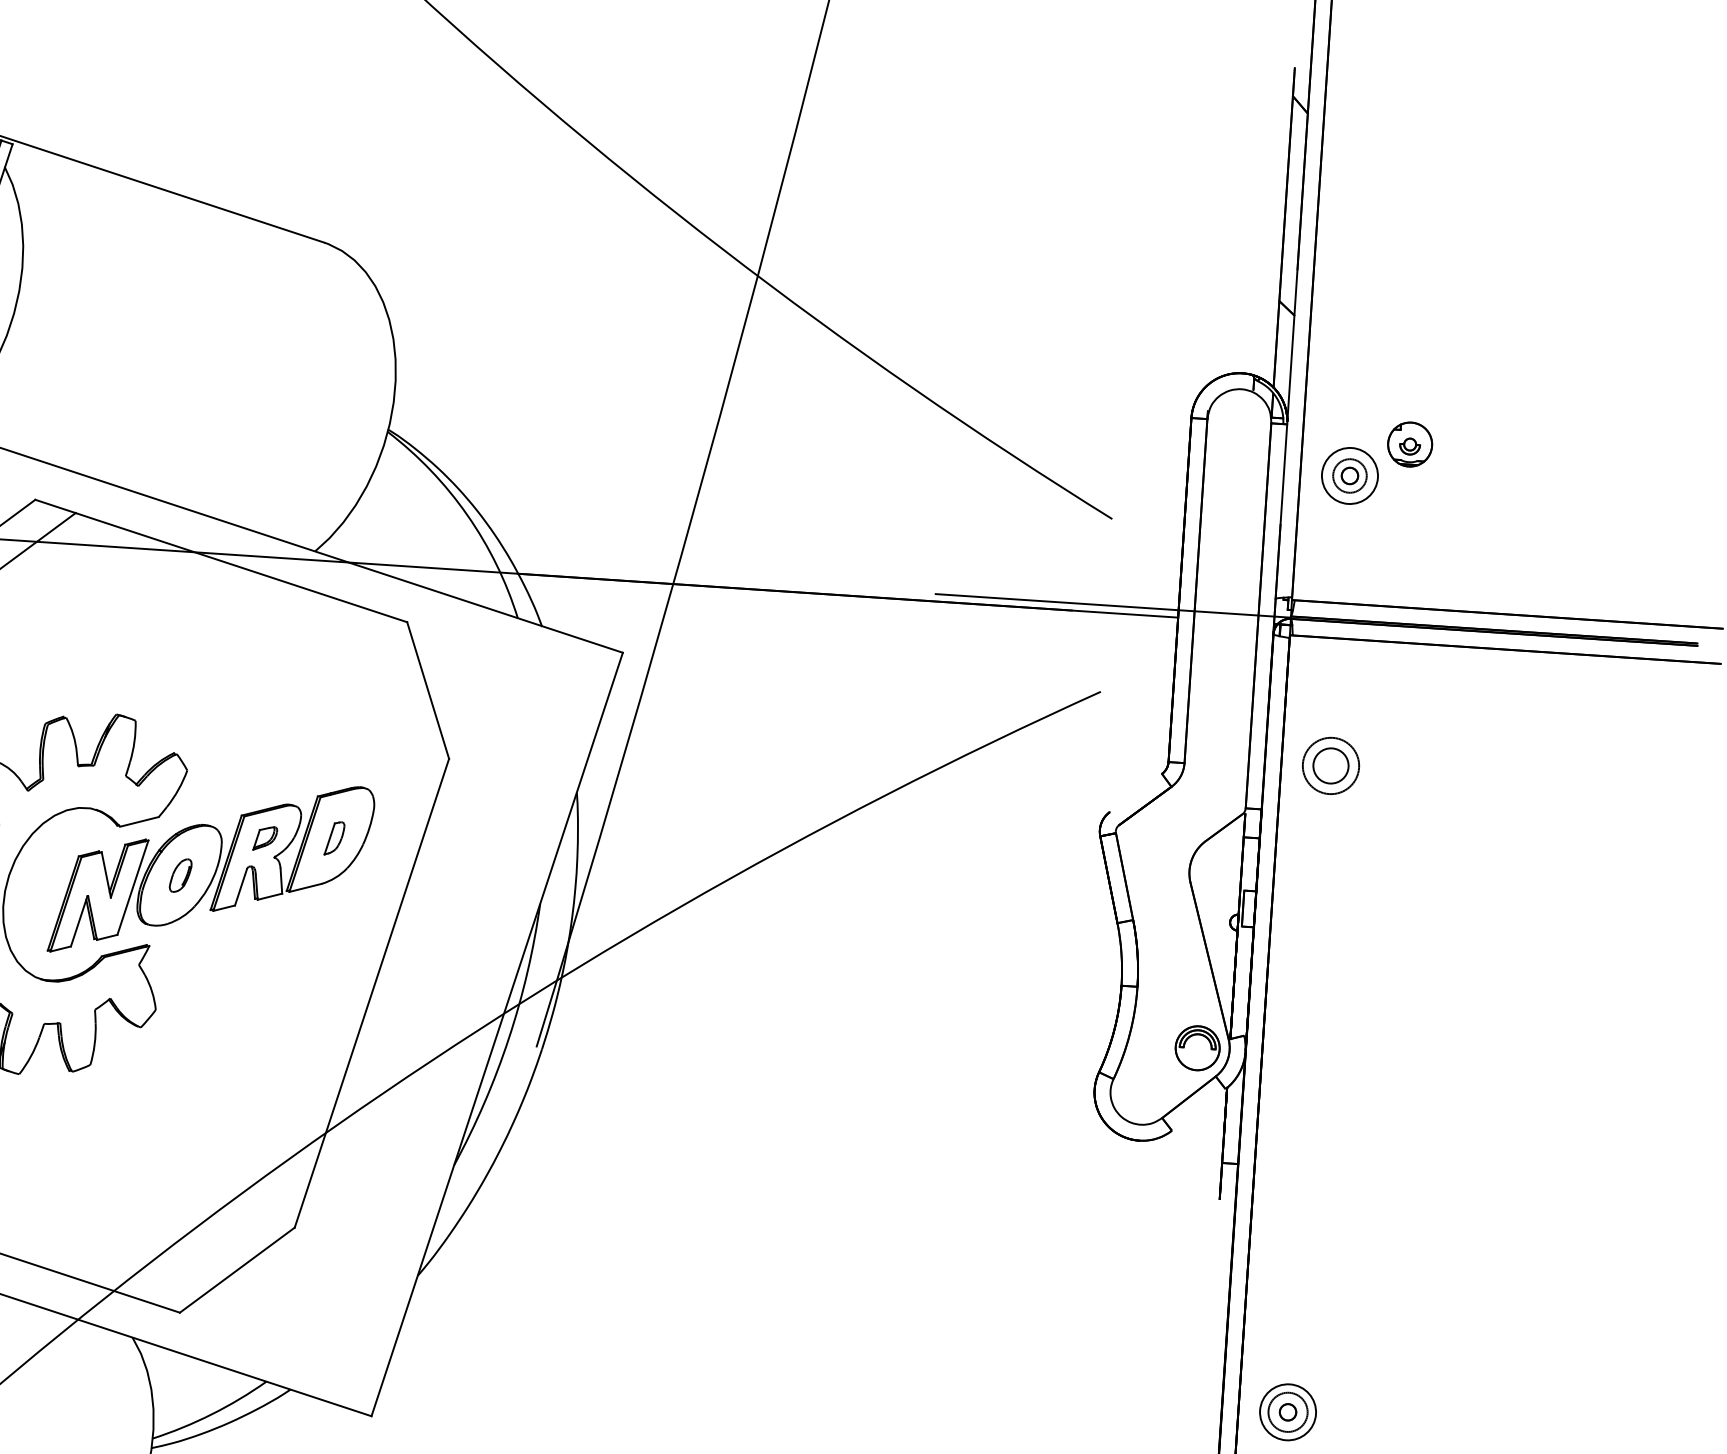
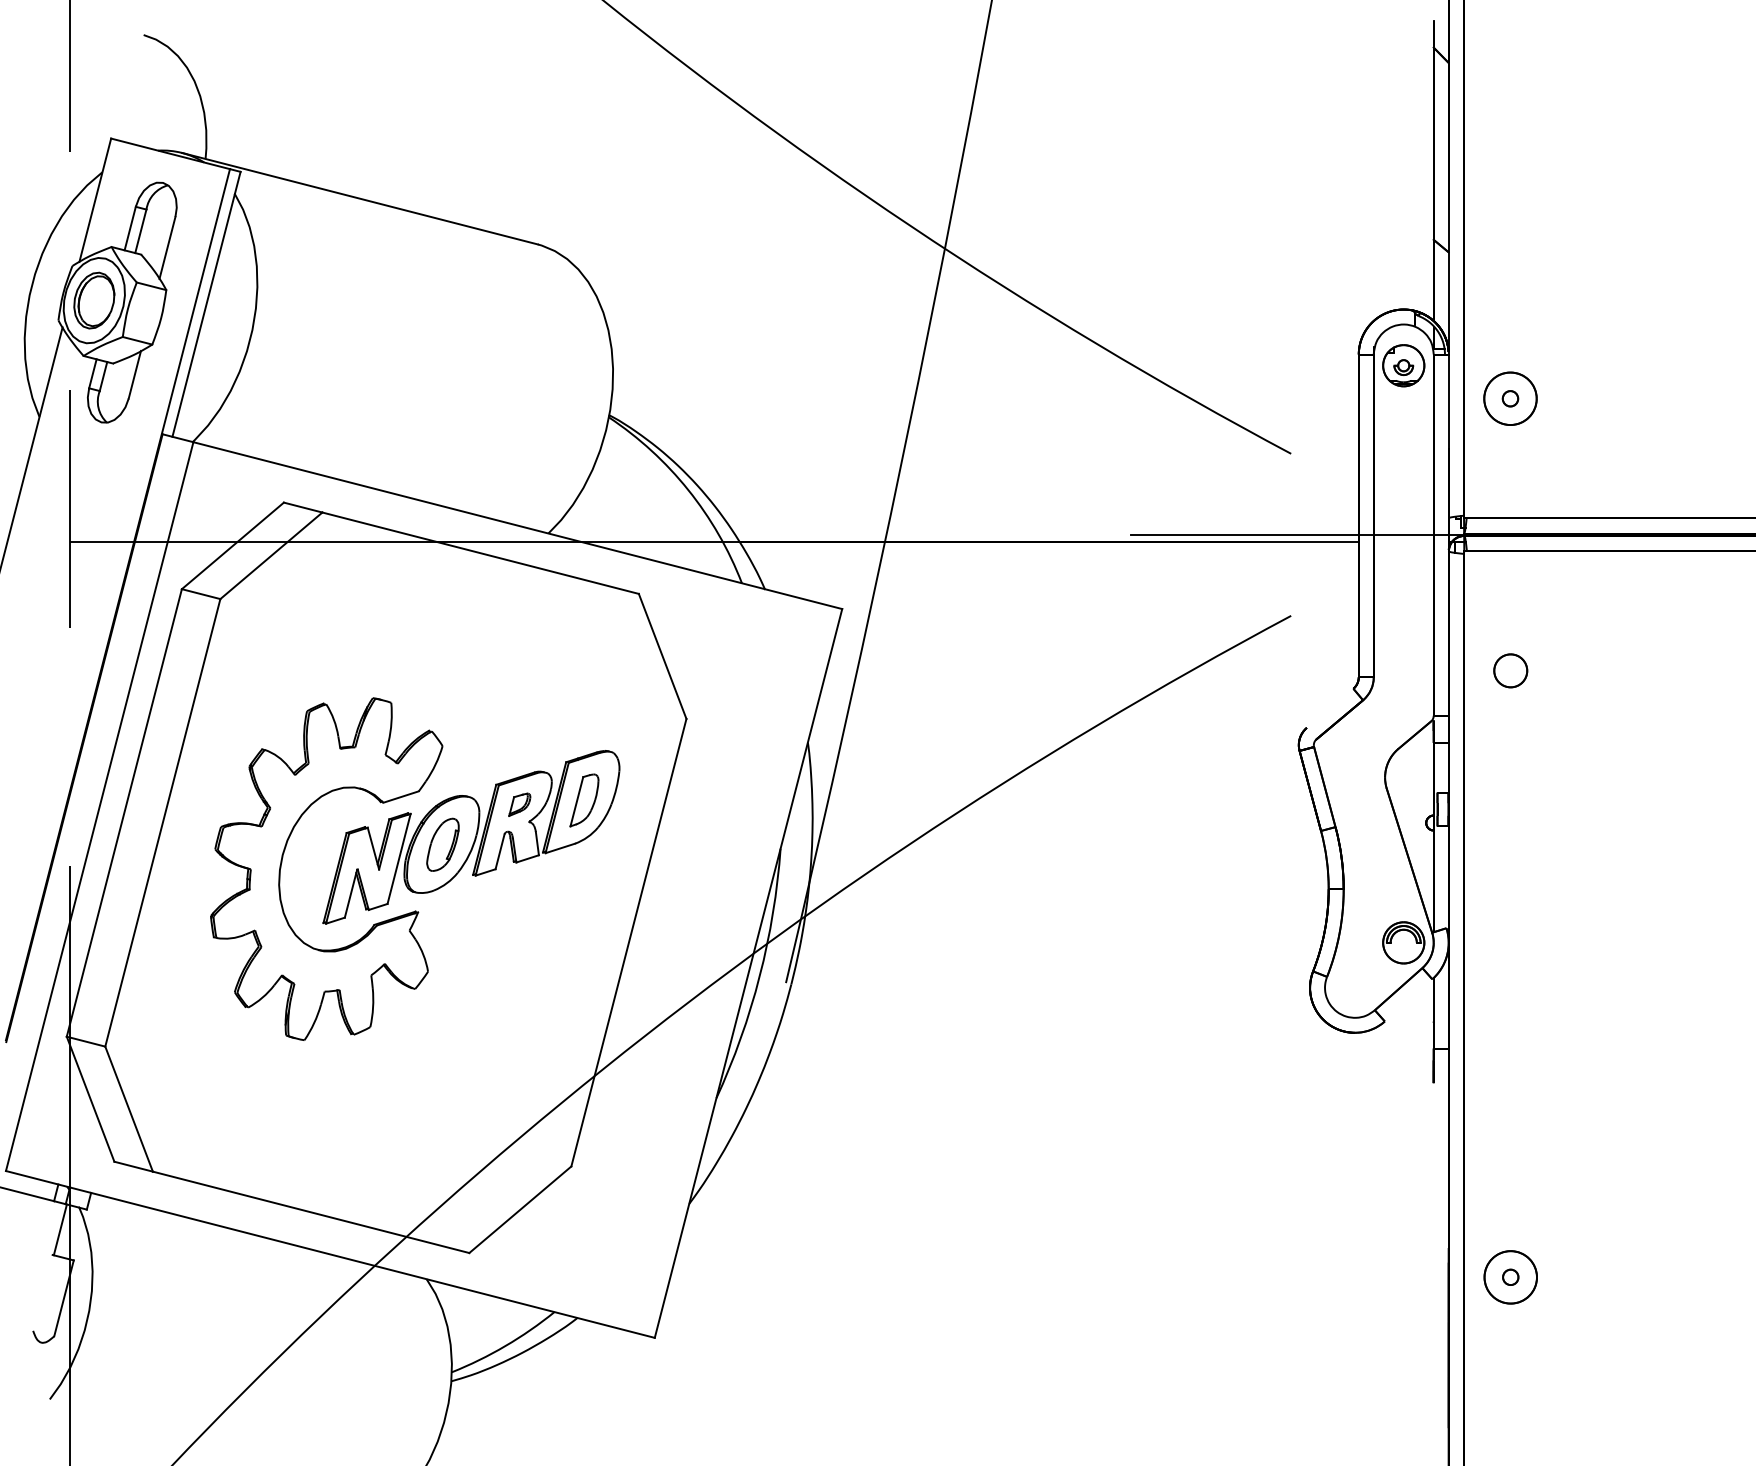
part: (1409, 444) -> (1403, 365), moved
circle: (1349, 475) -> (1510, 398), size x1.67
circle: (1330, 765) -> (1510, 670), size x0.62
part: (334, 838) -> (584, 800), size x1.67
part: (180, 875) -> (442, 844), size x1.67
circle: (1287, 1412) -> (1510, 1277), size x1.43

